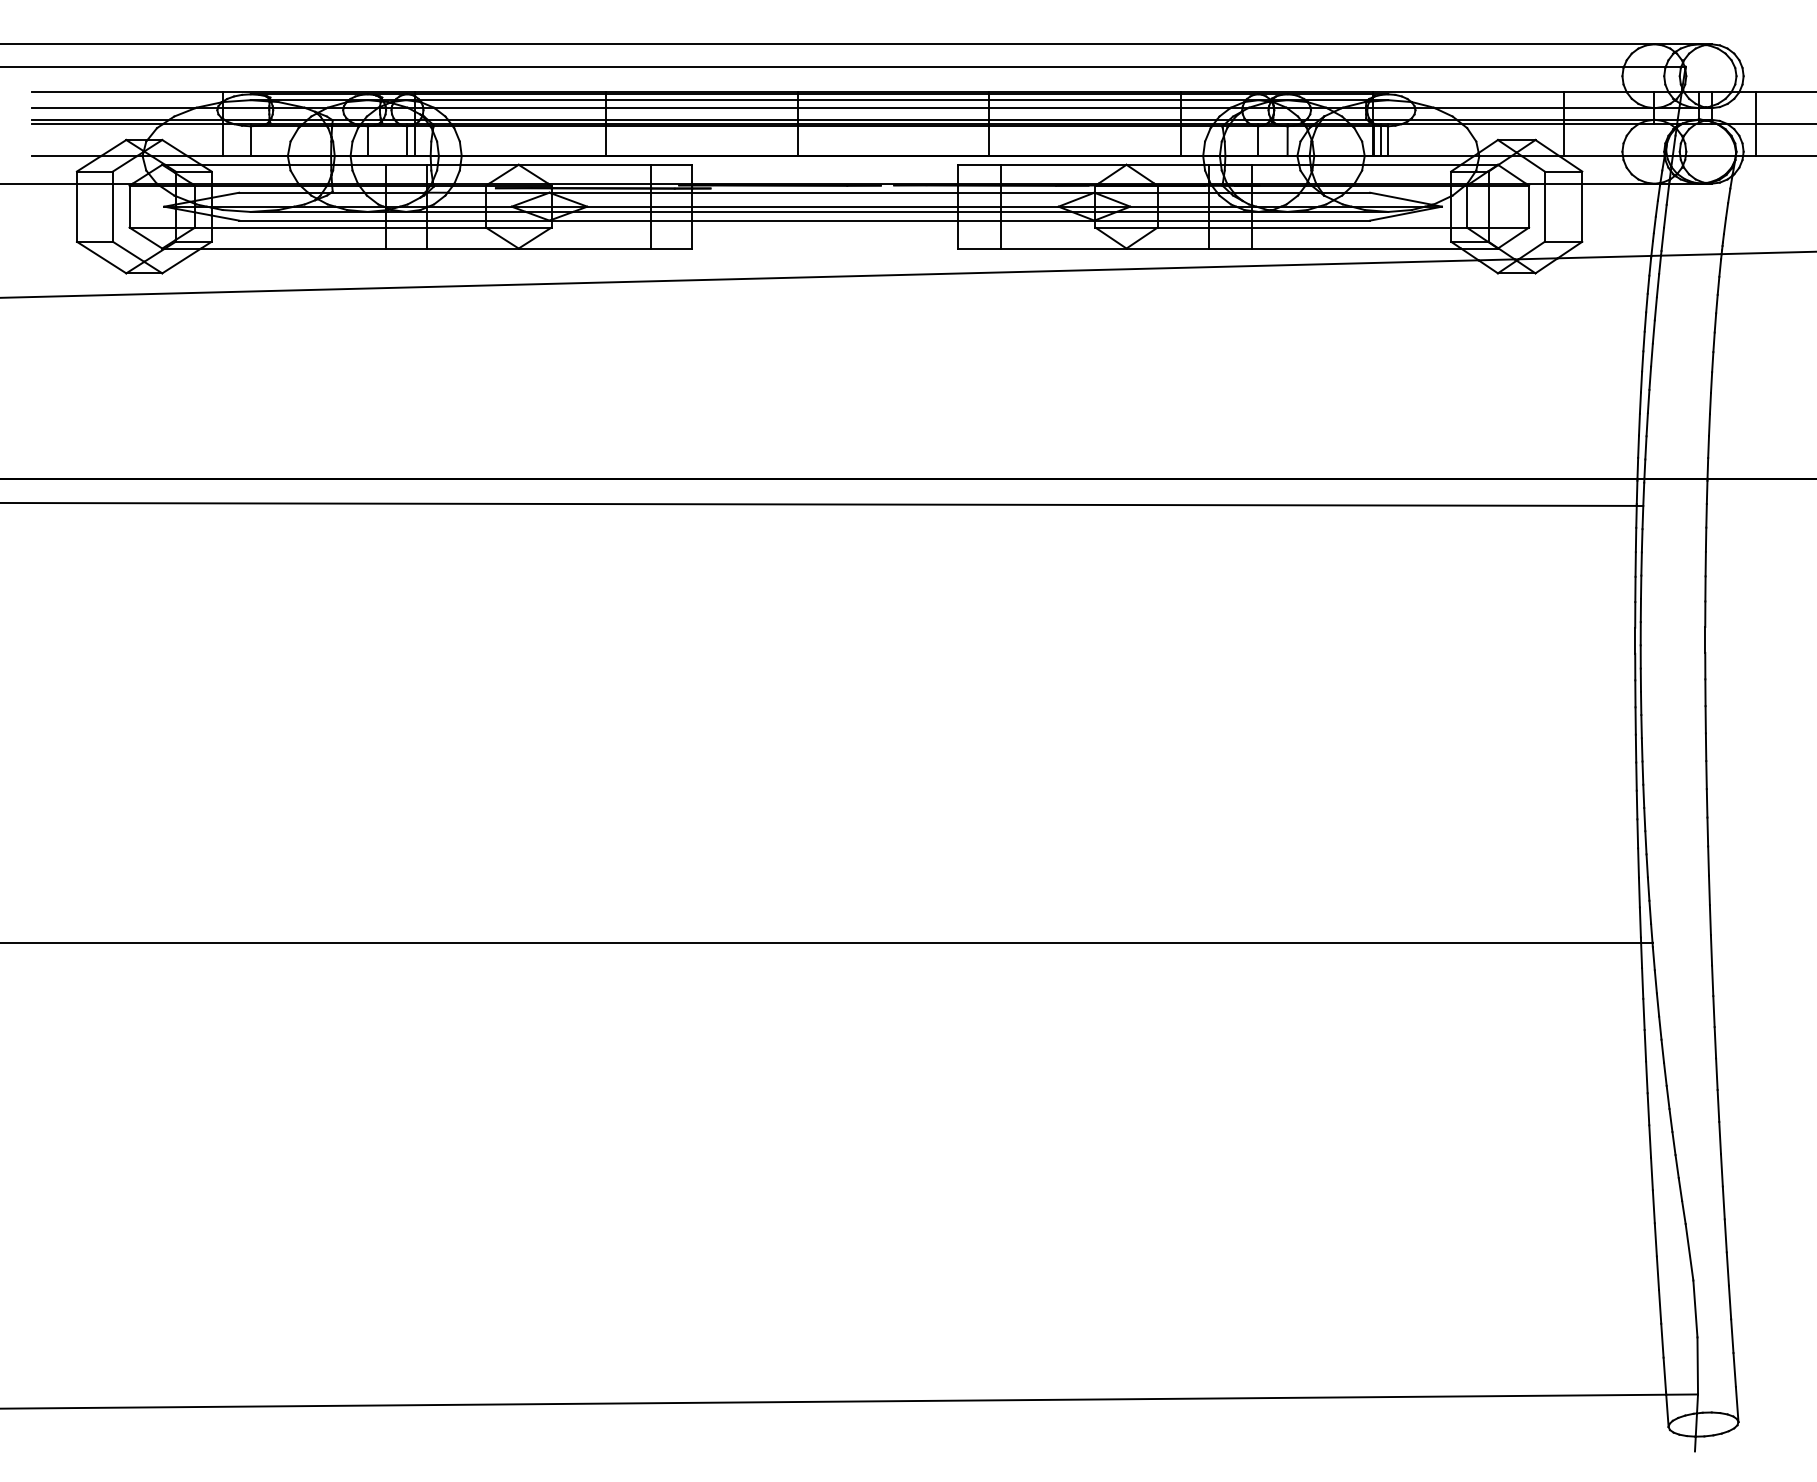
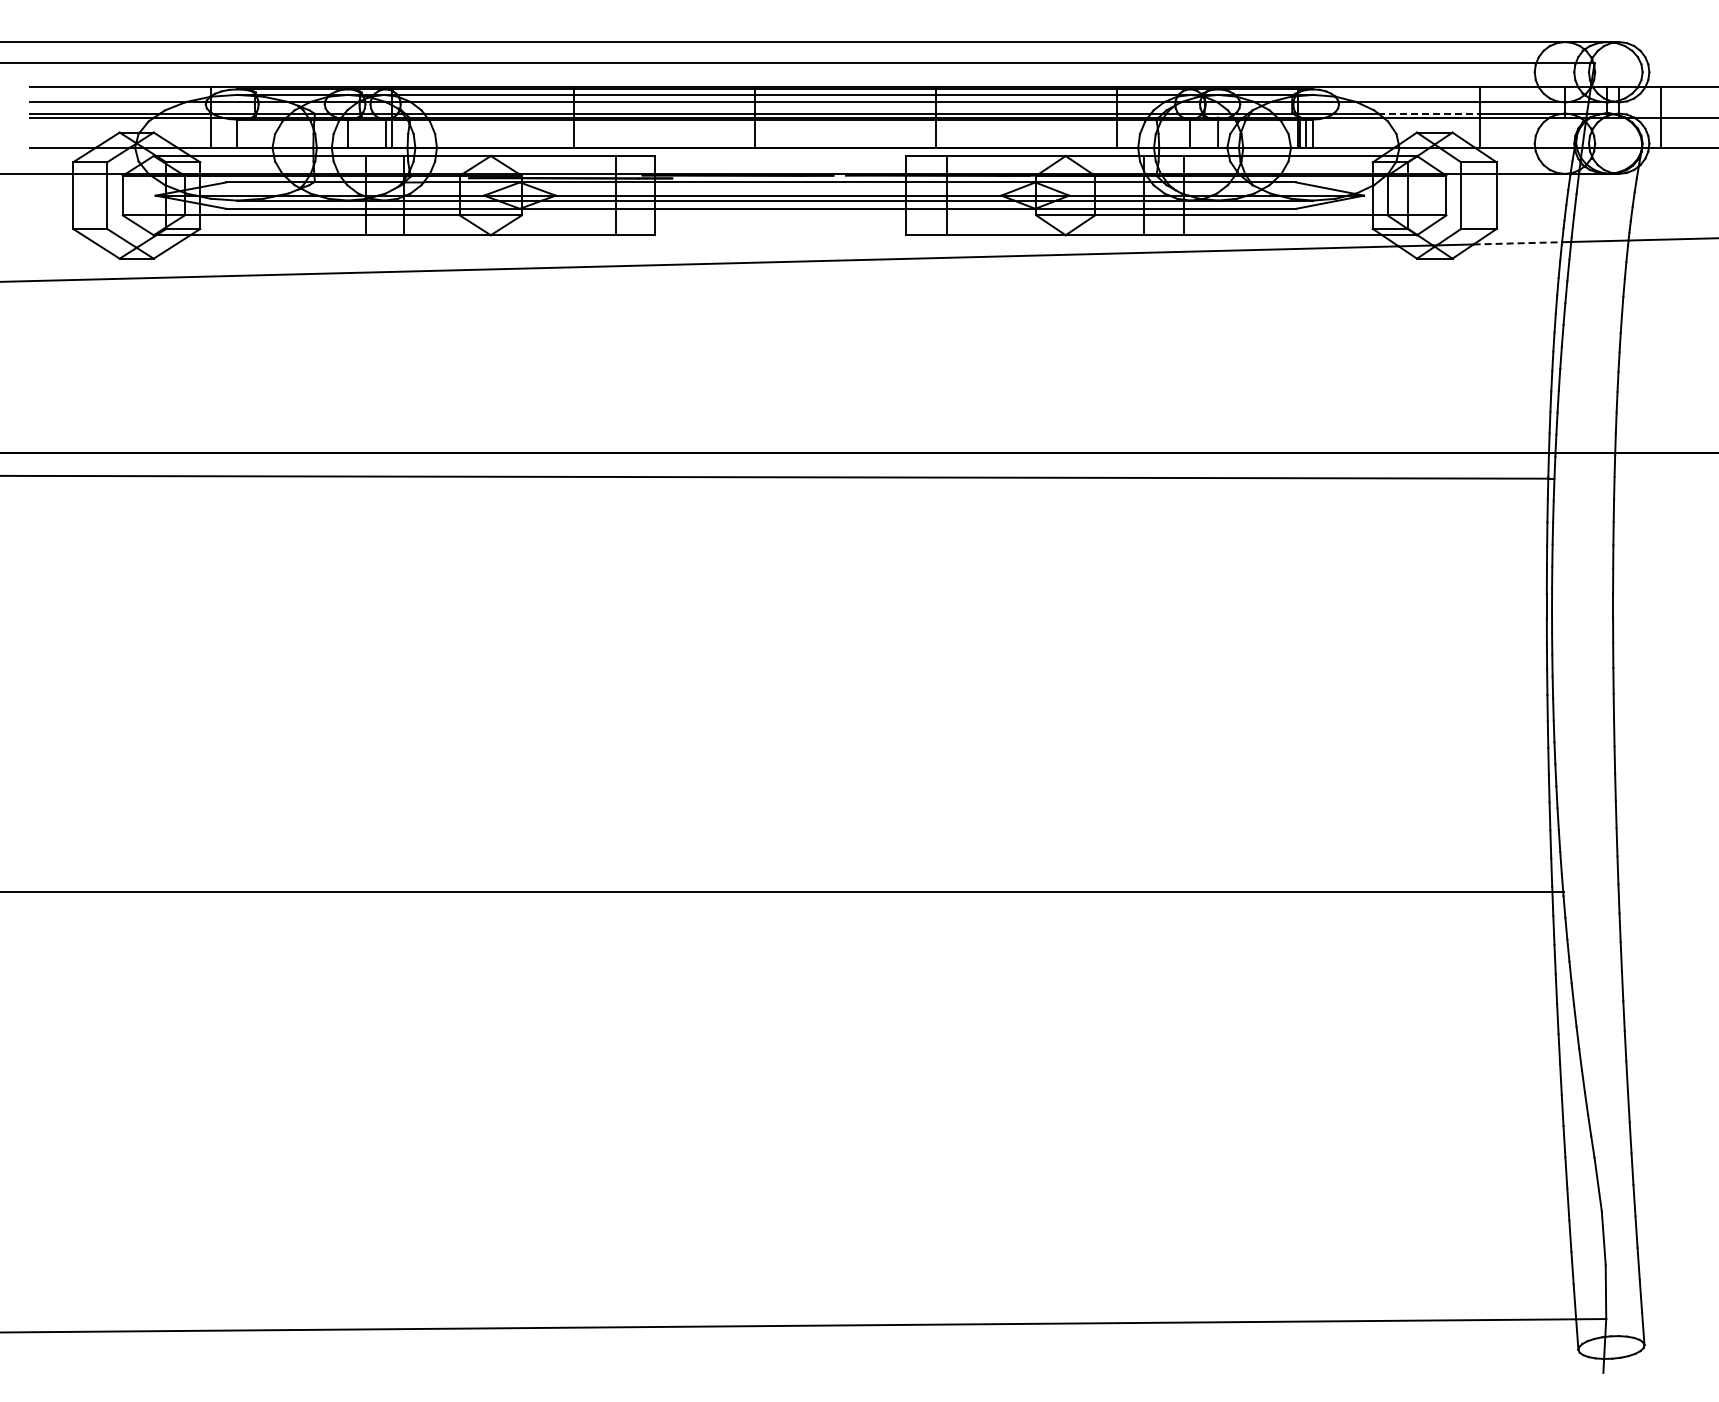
line: (1510, 119) -> (1428, 113), solid -> dashed
line: (1605, 257) -> (1518, 243), solid -> dashed

